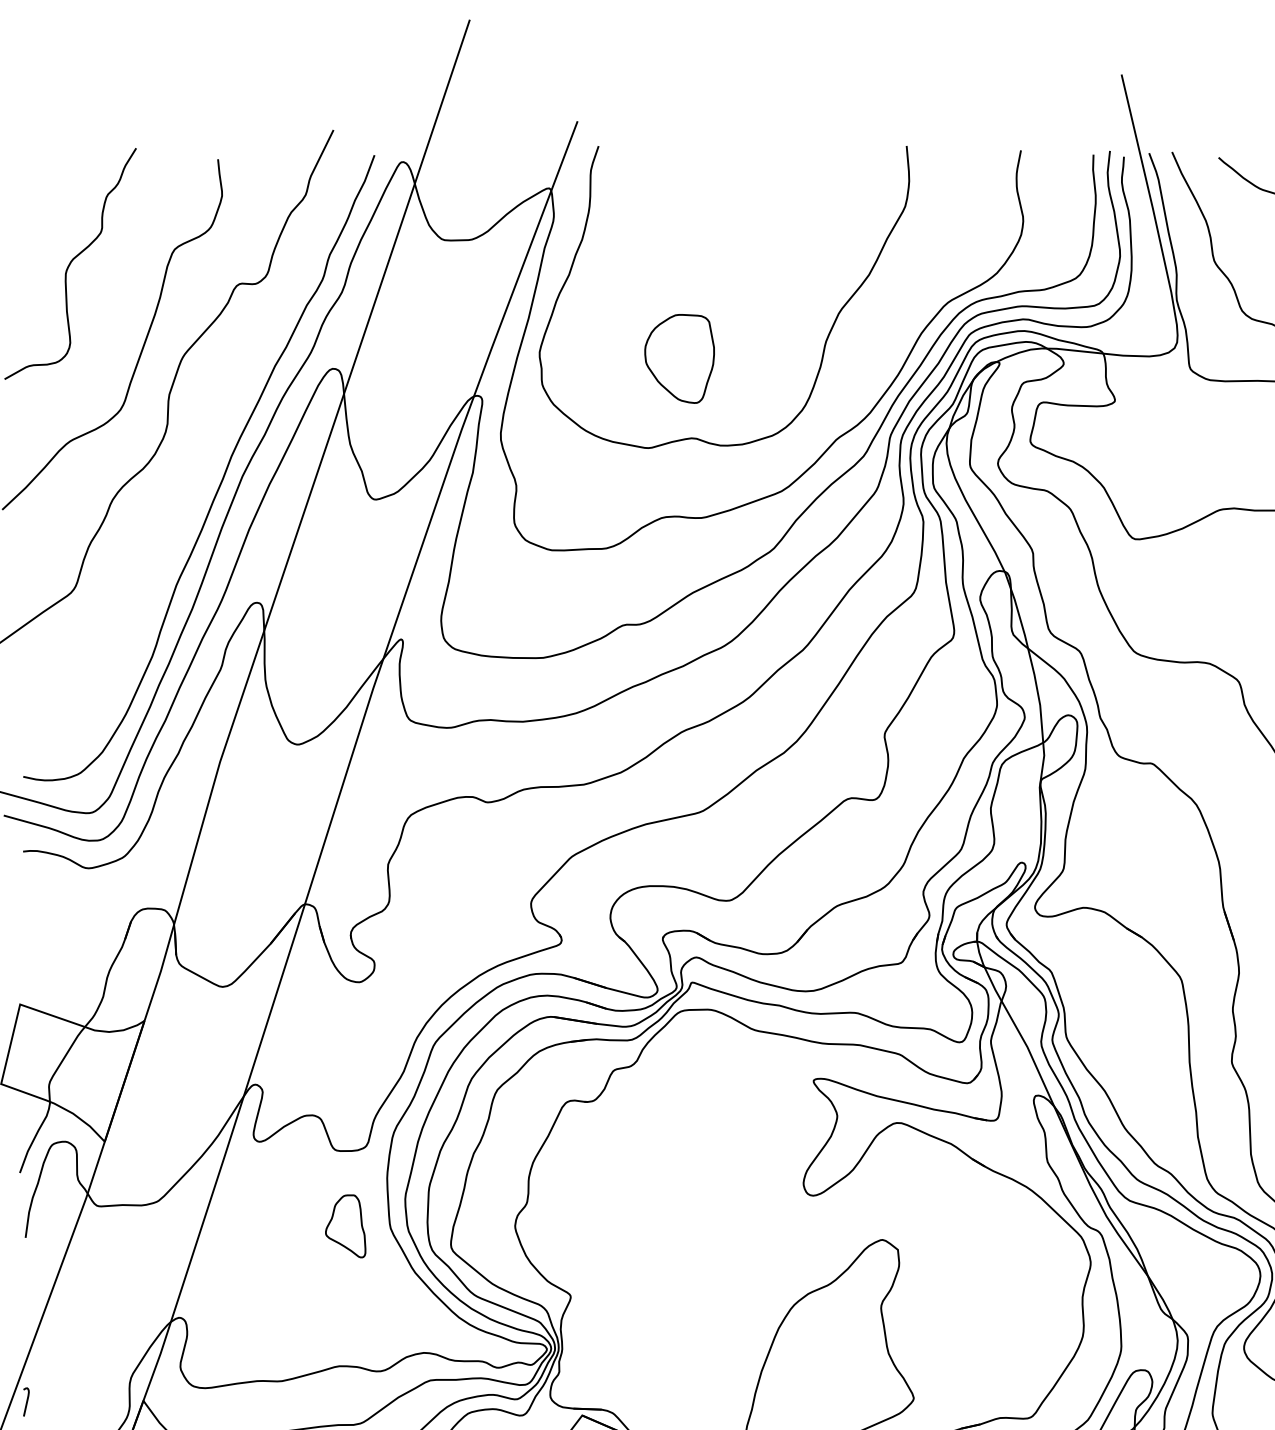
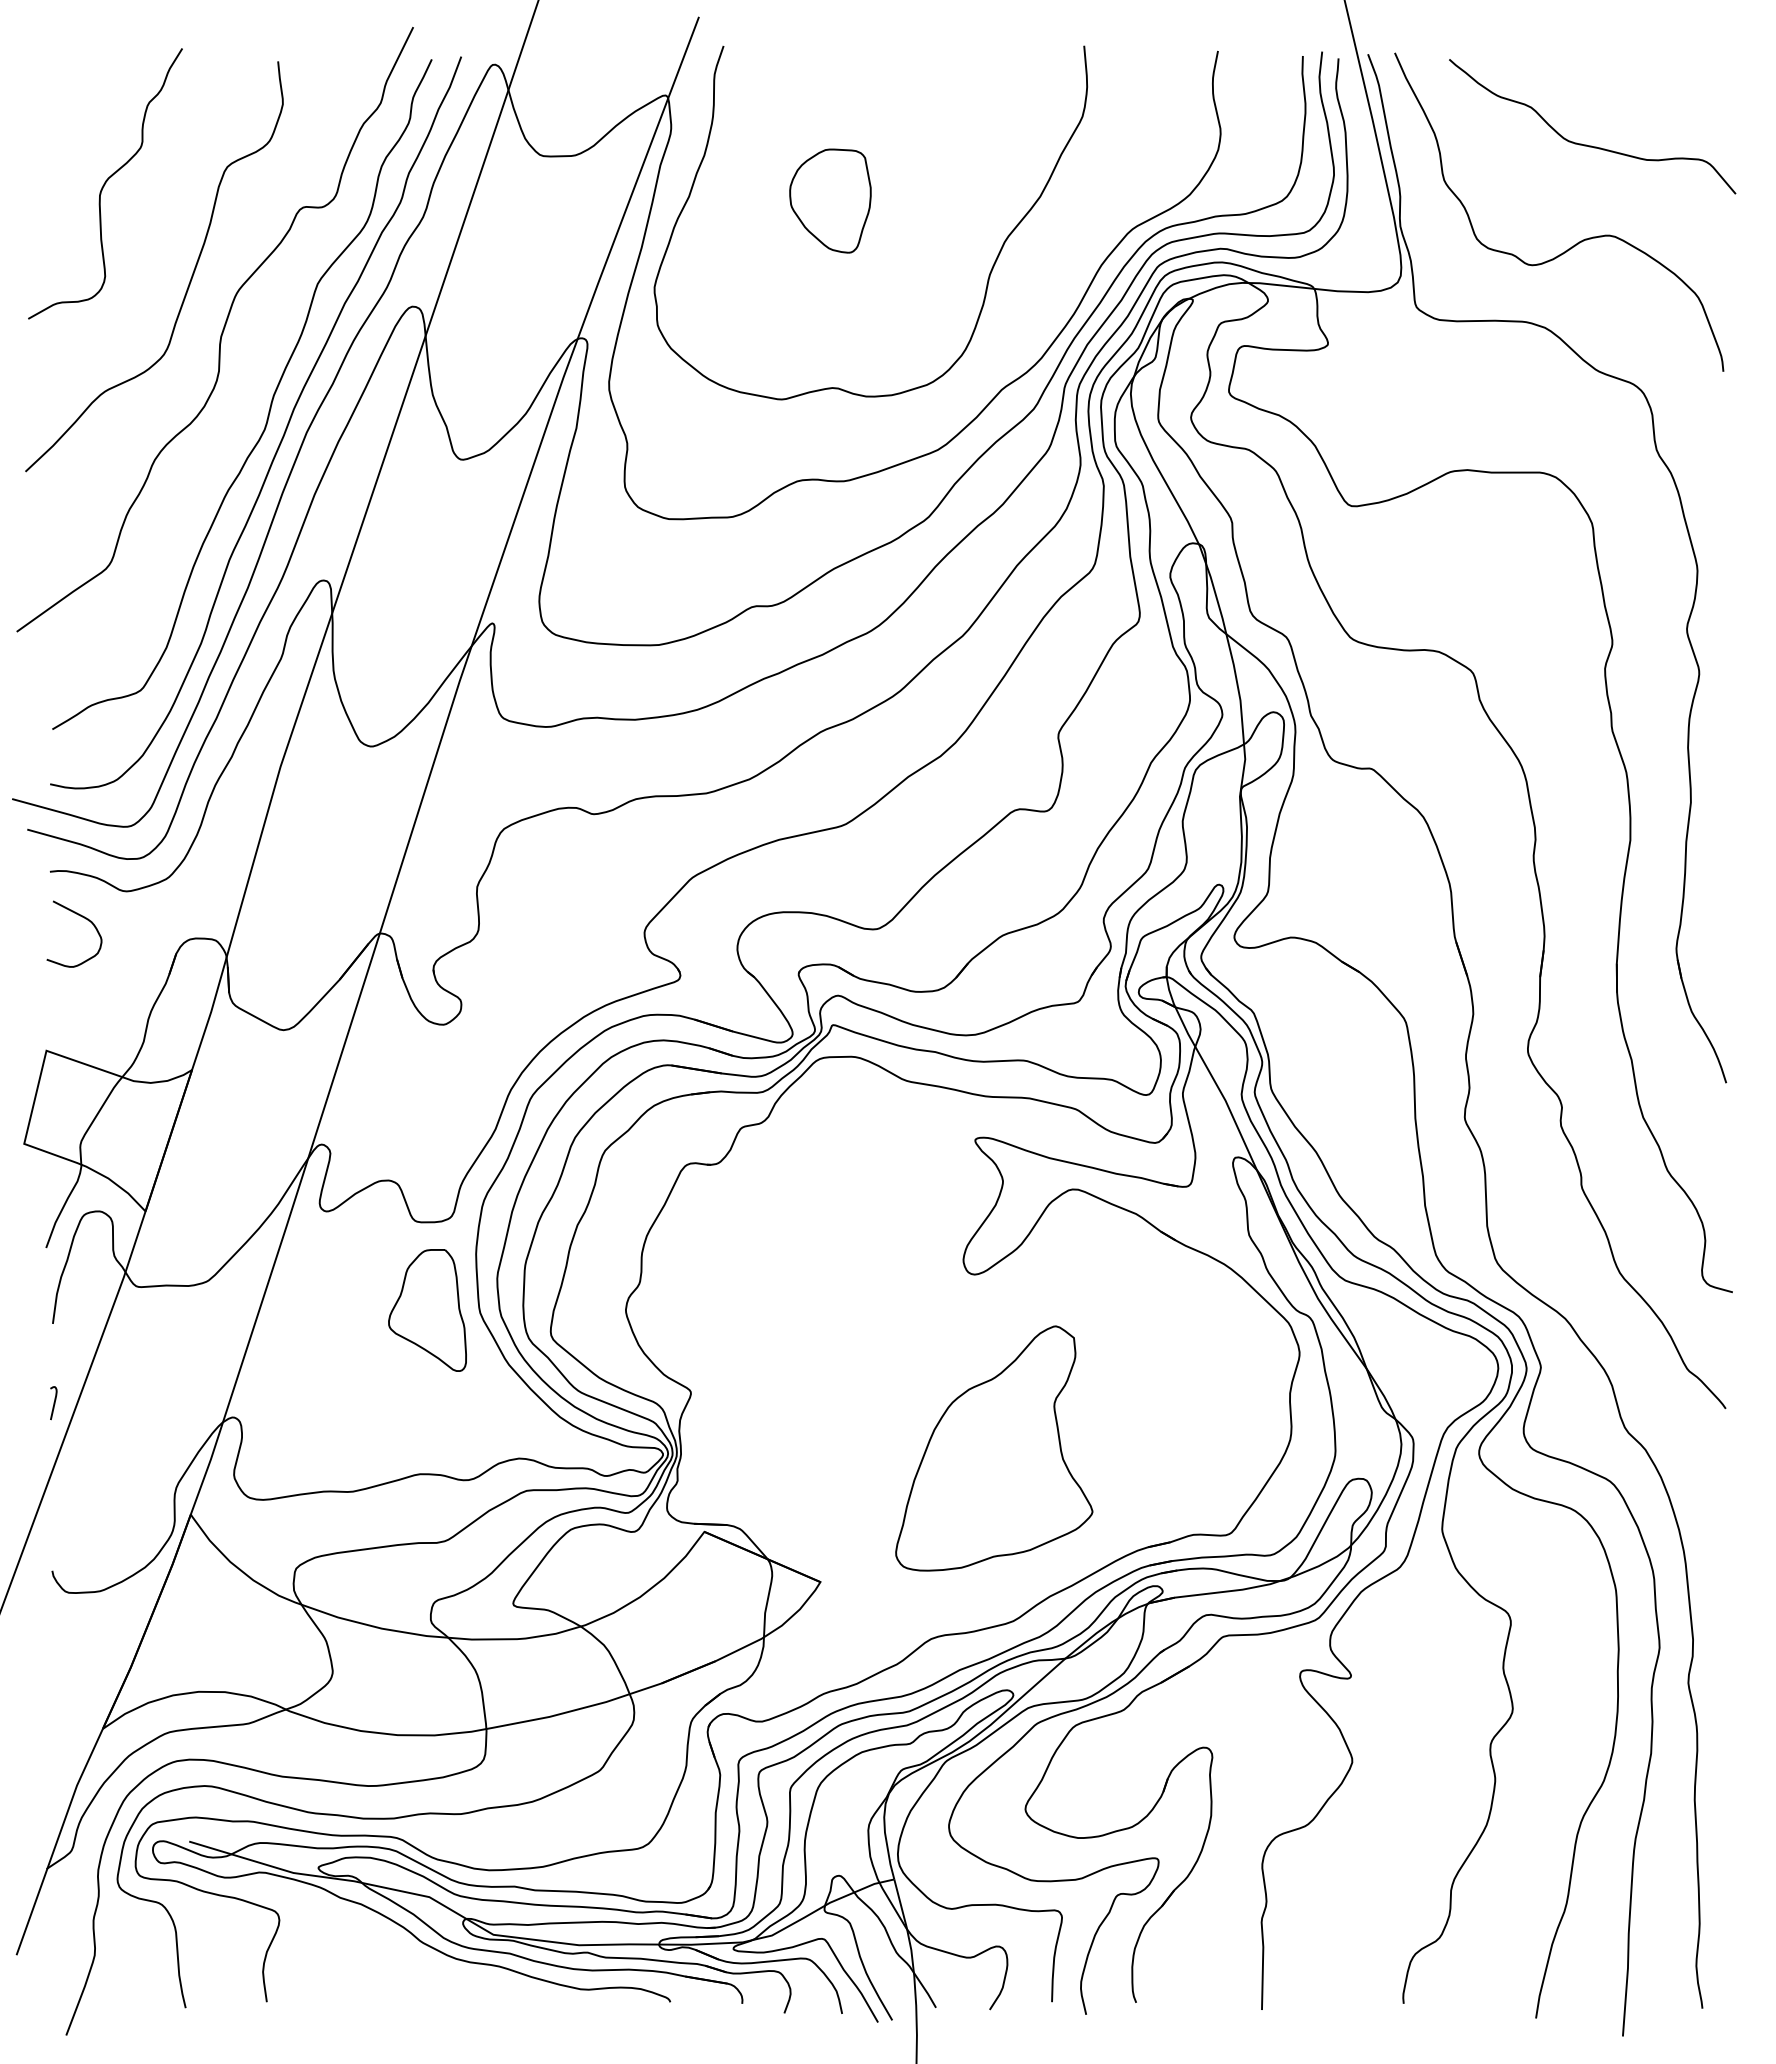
part: (679, 358) -> (830, 200), moved
curve: (211, 450) -> (270, 402), added
curve: (53, 892) -> (85, 919), added
part: (345, 1226) -> (427, 1310), size x1.67
curve: (26, 1402) -> (53, 1403), moved

